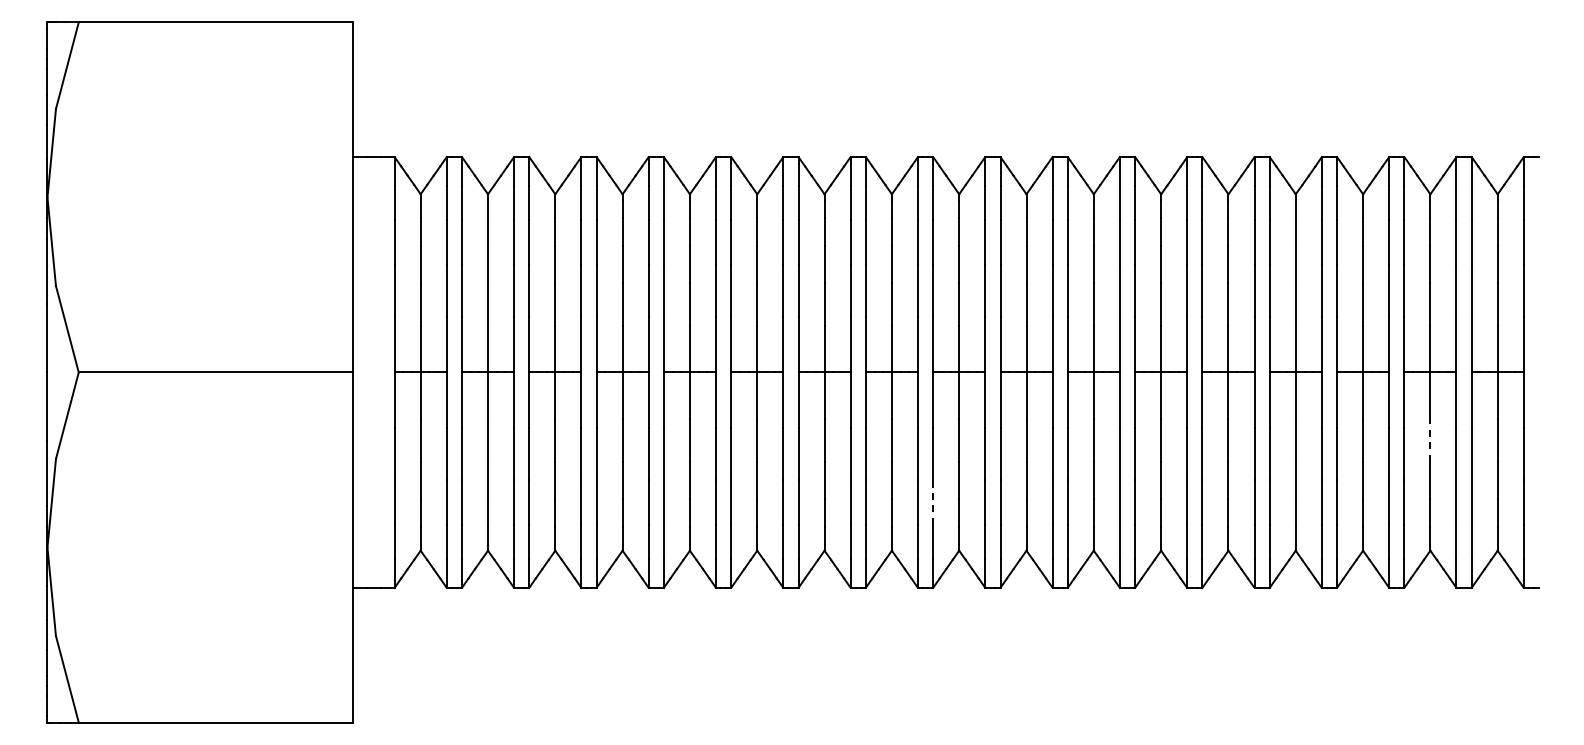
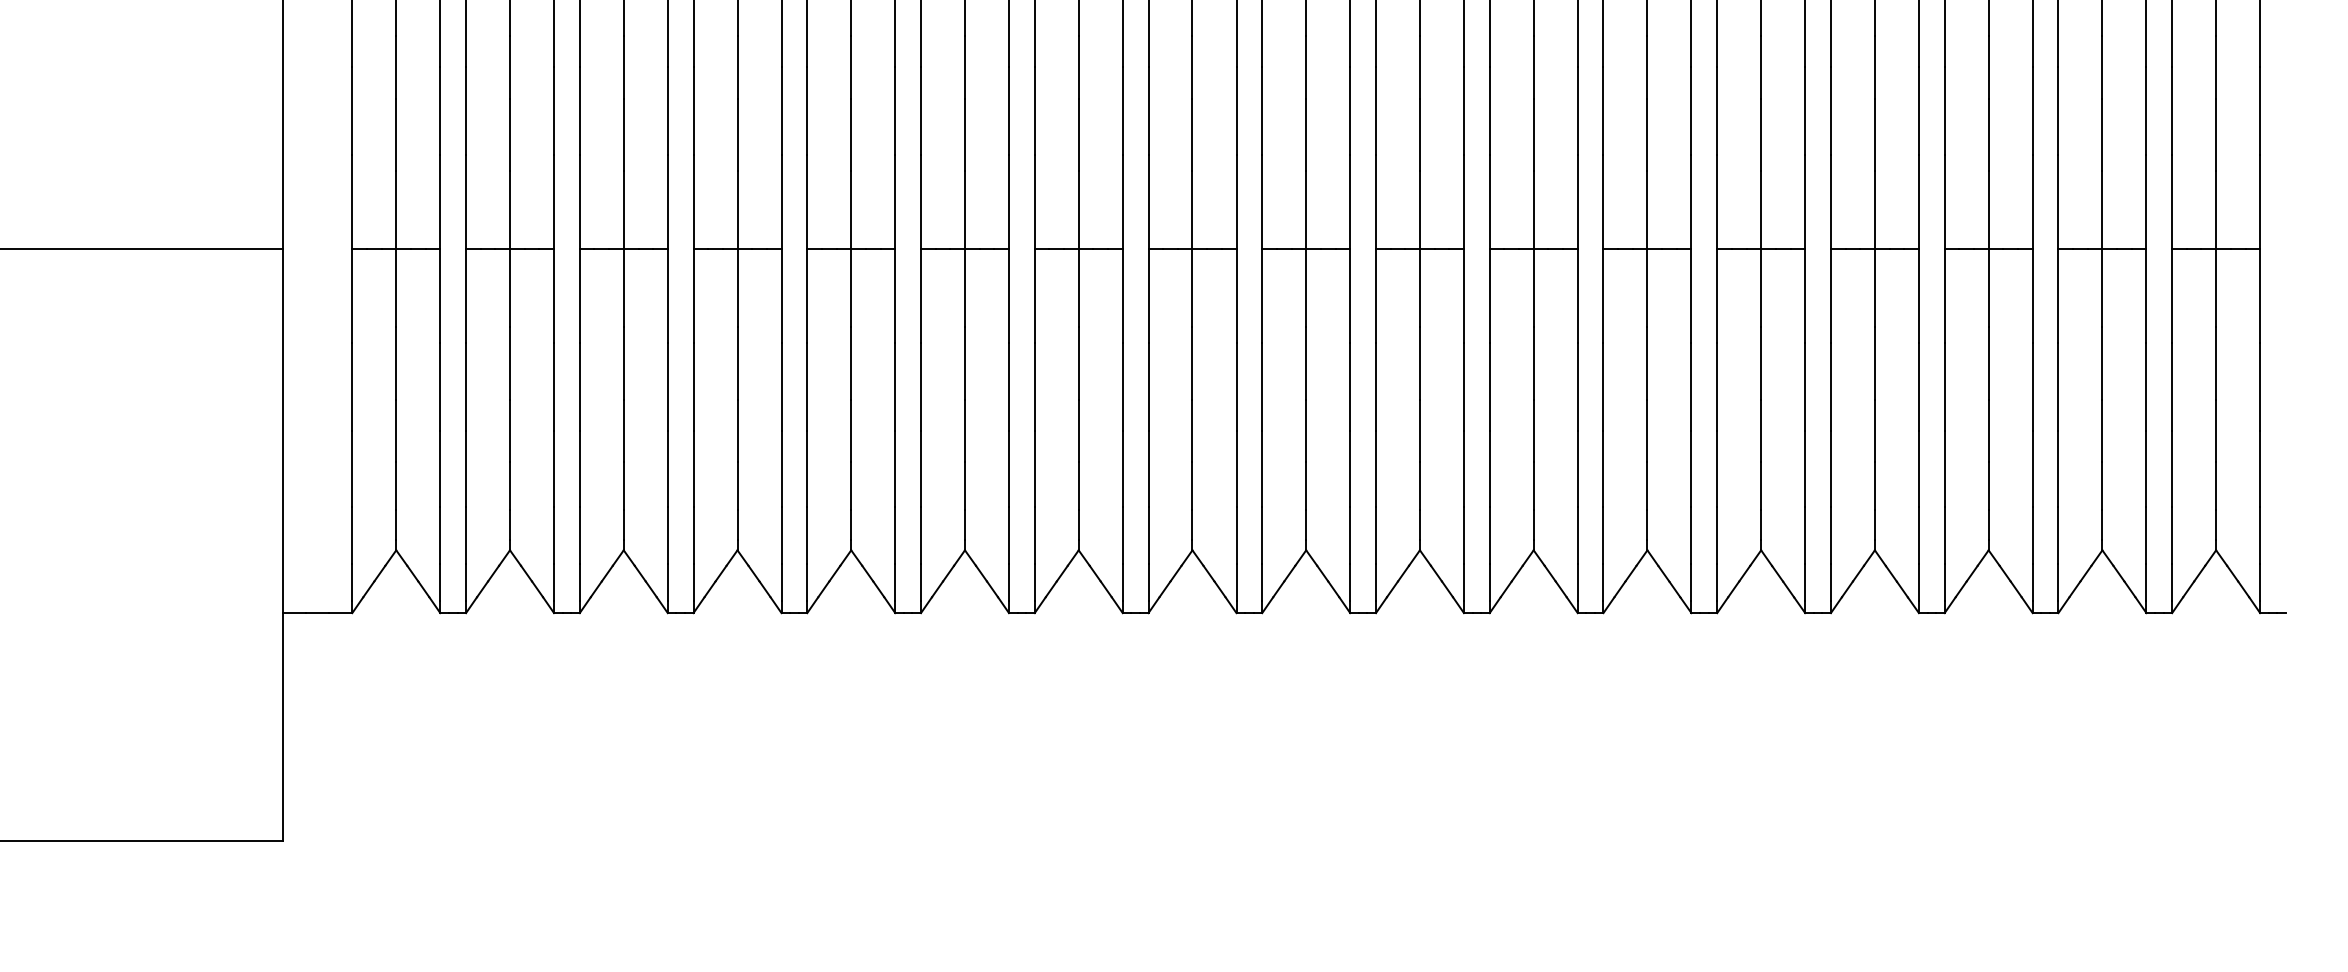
line: (1430, 439) -> (2102, 362), dashed -> solid
line: (933, 502) -> (1262, 468), dashed -> solid

